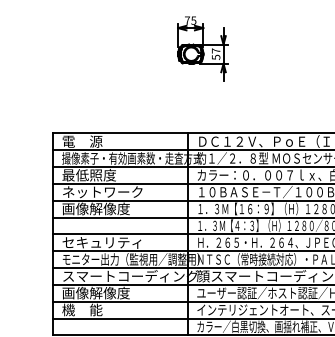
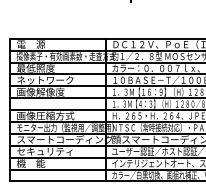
text: (102, 242) -> (45, 115), セキュリティ -> 画像圧縮方式
text: (101, 292) -> (44, 151), 画像解像度 -> セキュリティ

